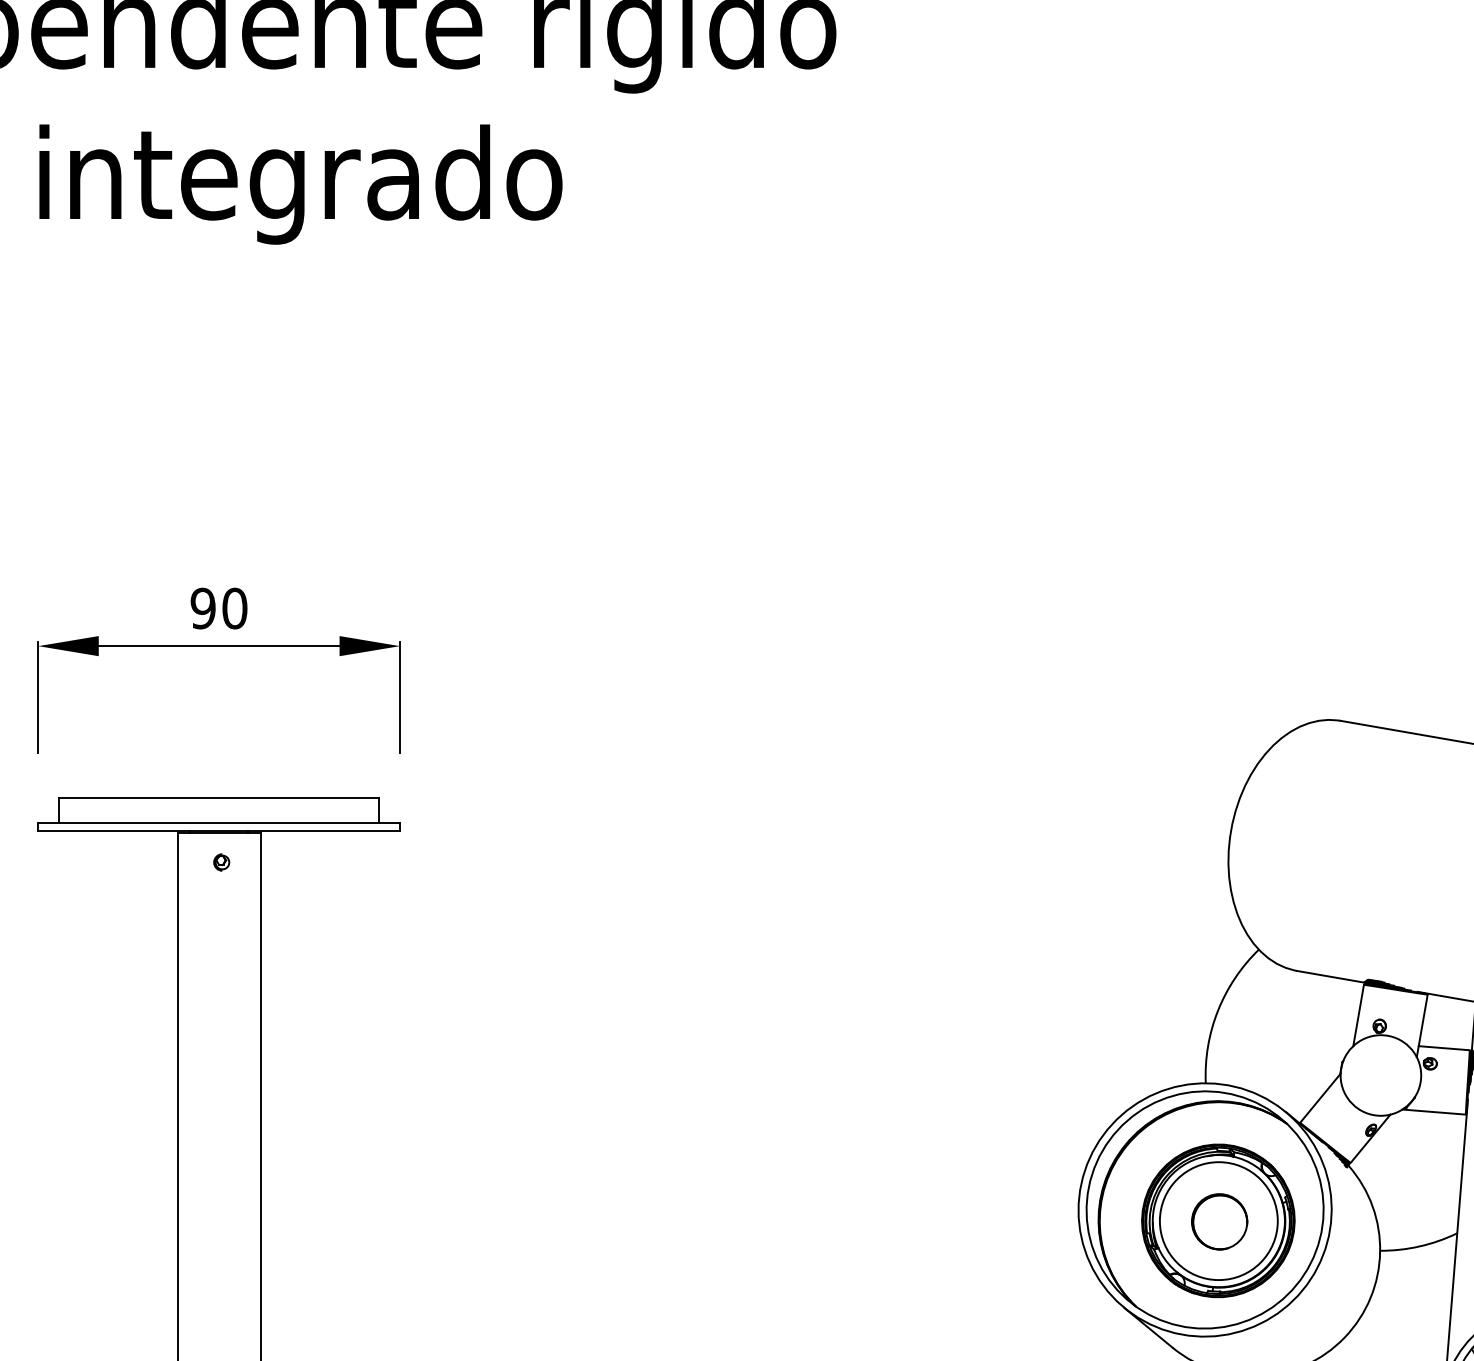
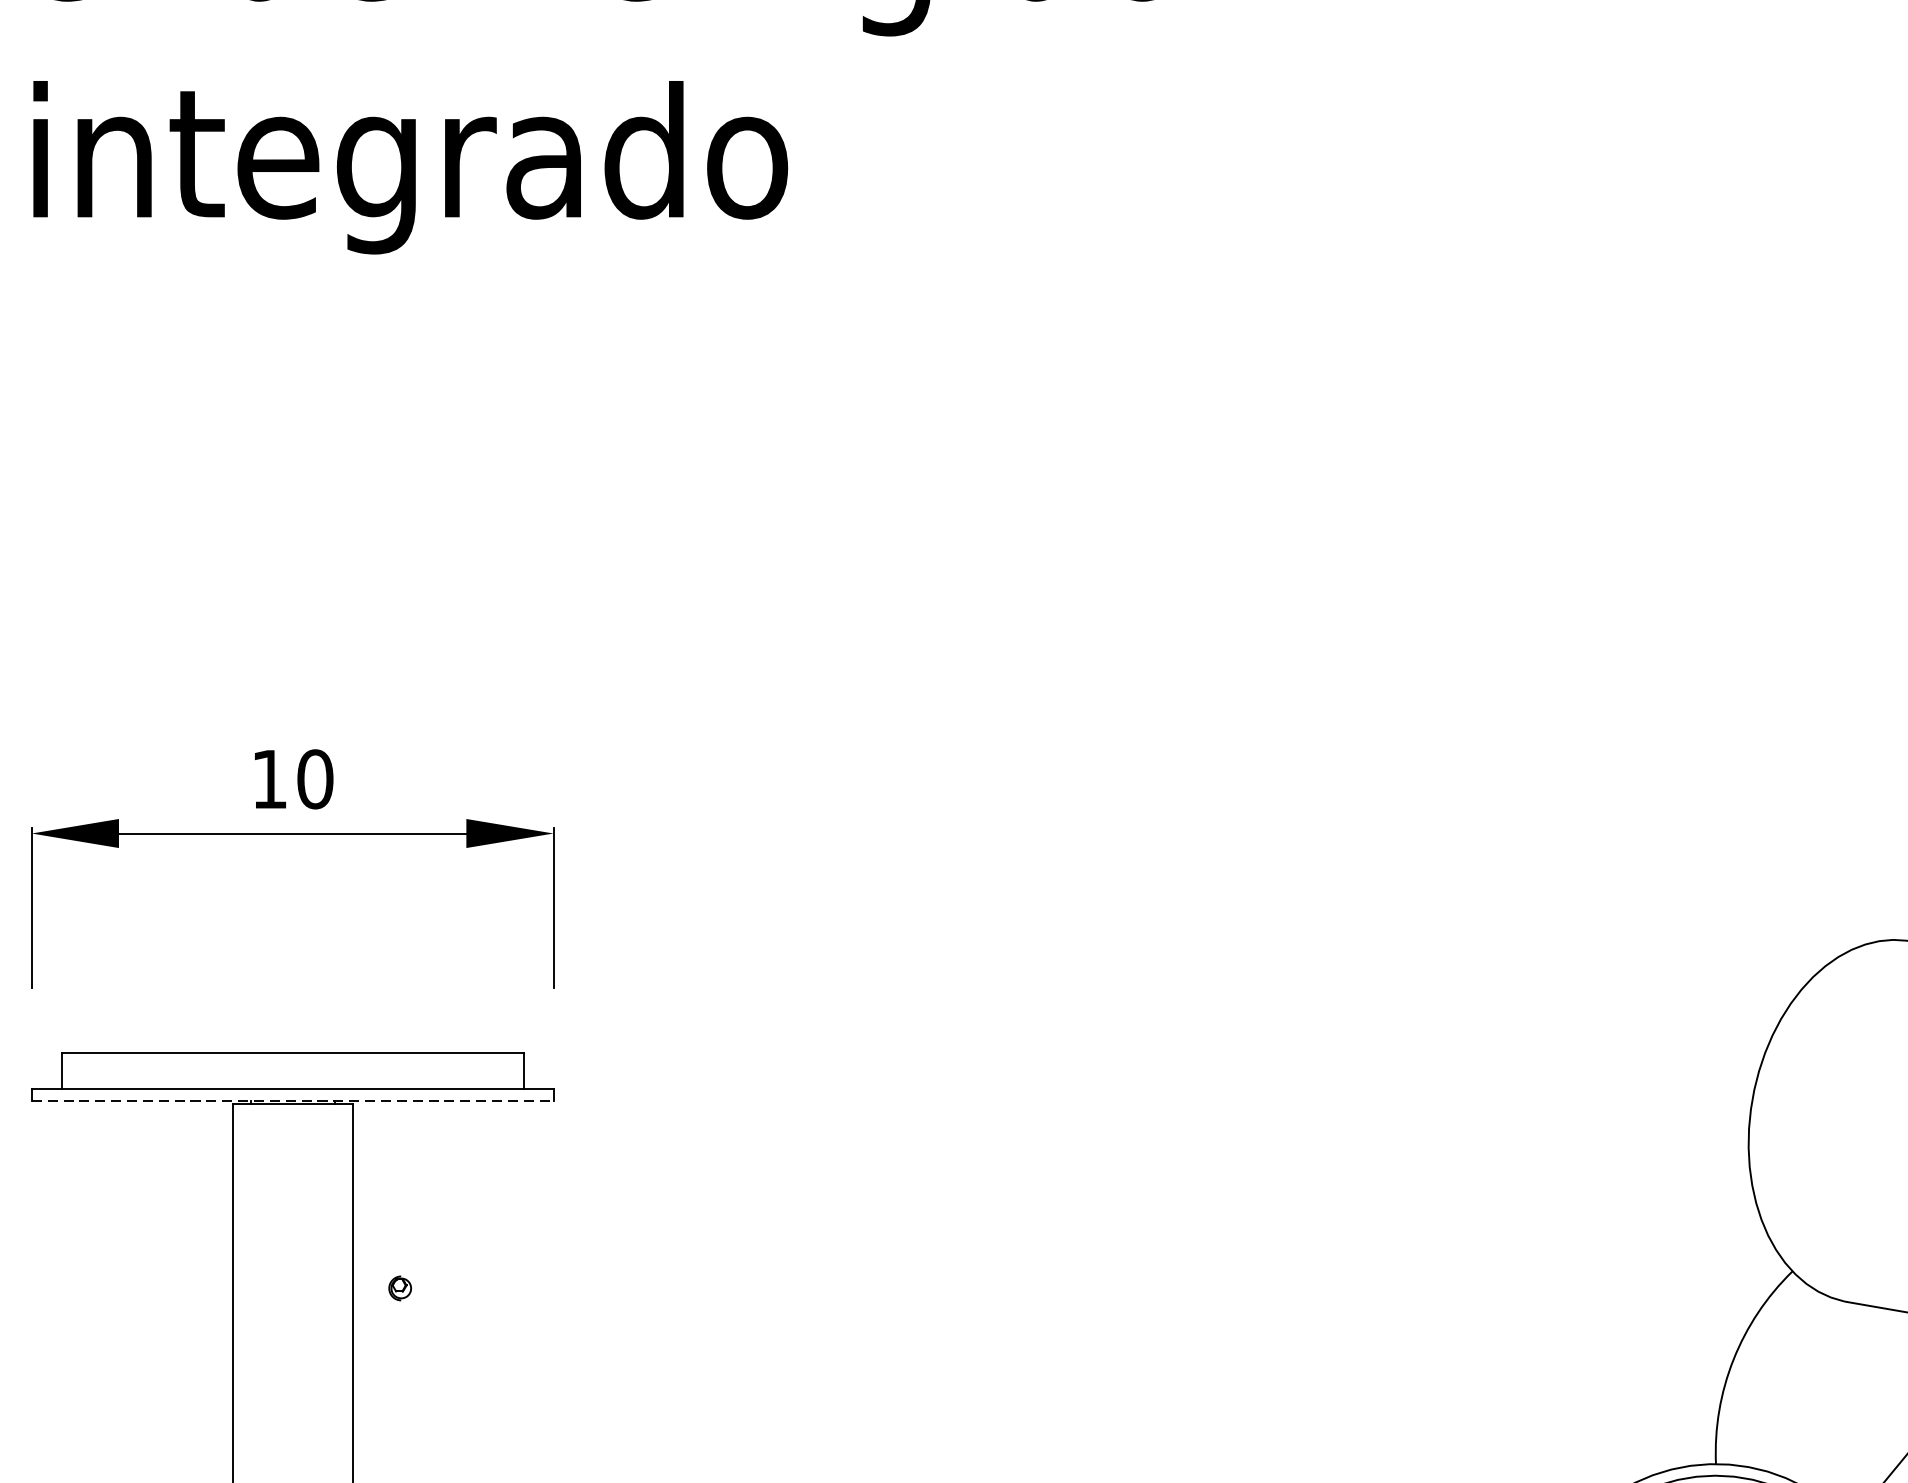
text: (202, 608) -> (268, 779), 90 -> 10
line: (219, 831) -> (293, 1100), solid -> dashed
part: (221, 862) -> (399, 1288), moved

